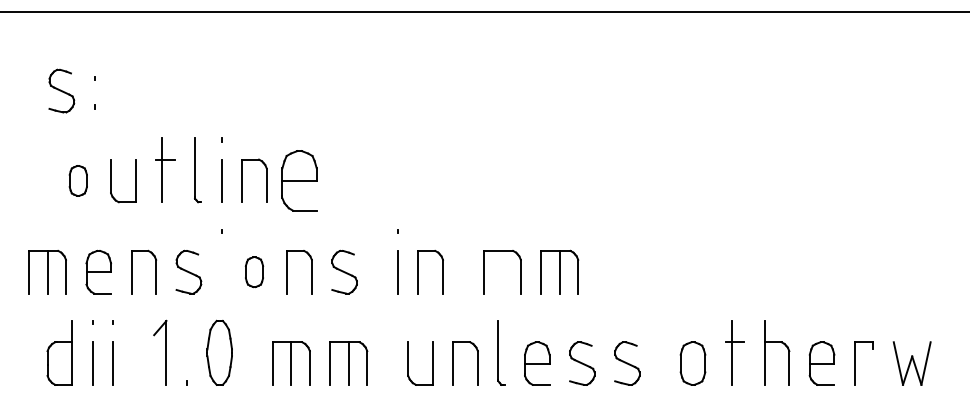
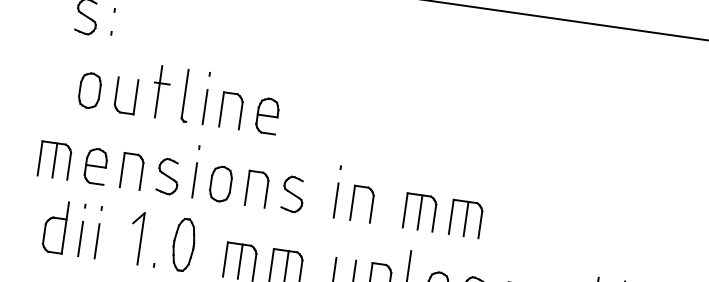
part: (78, 180) -> (90, 90), size x1.43
part: (299, 180) -> (267, 115), size x0.71
line: (221, 271) -> (194, 179), added
part: (254, 271) -> (221, 183), size x1.43
line: (502, 271) -> (420, 211), added

